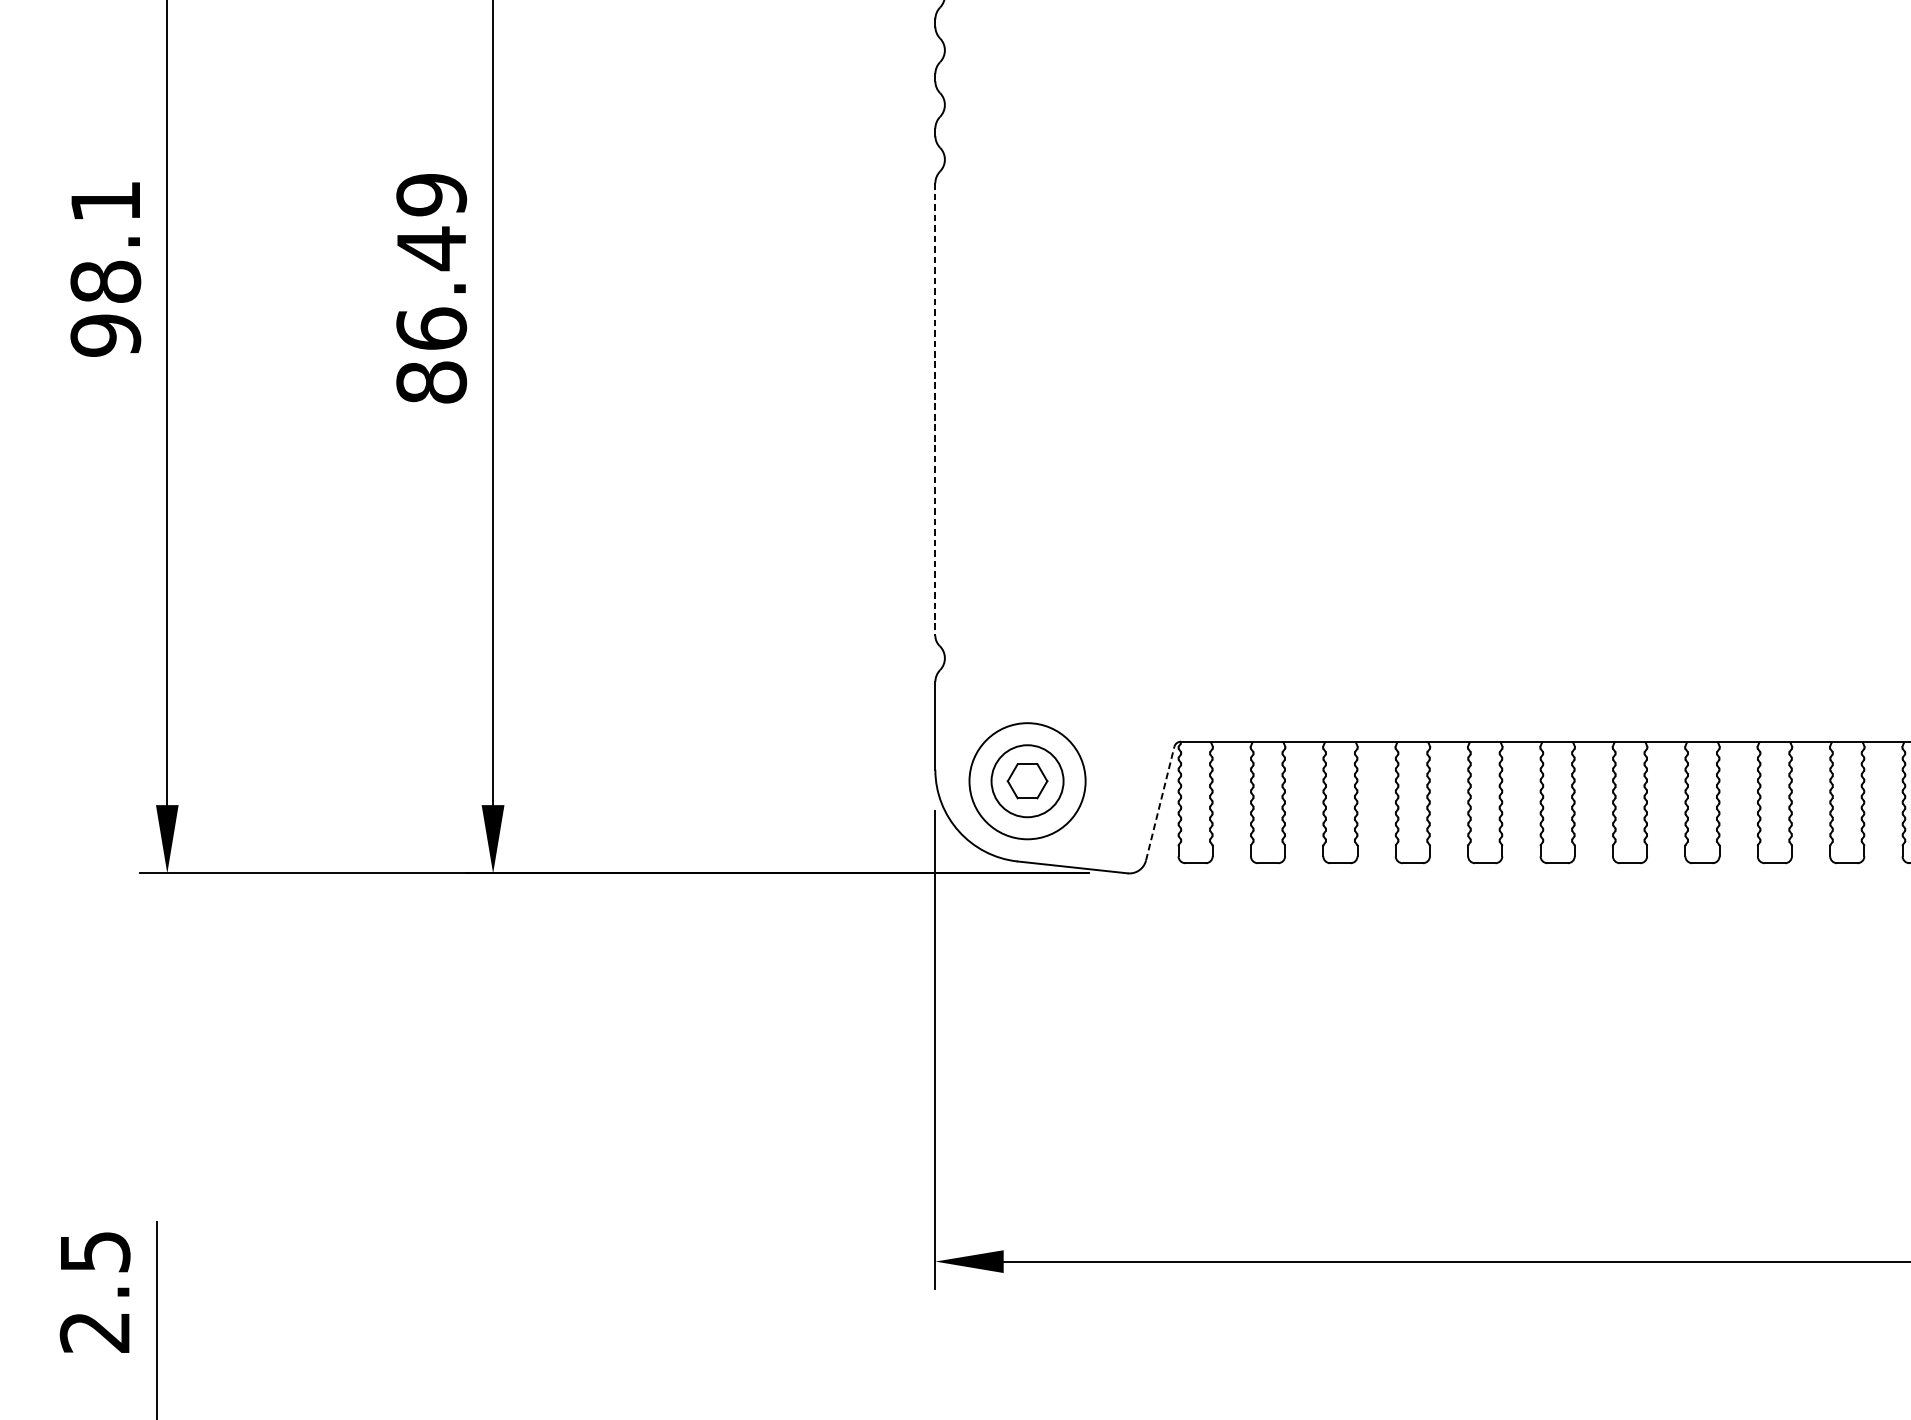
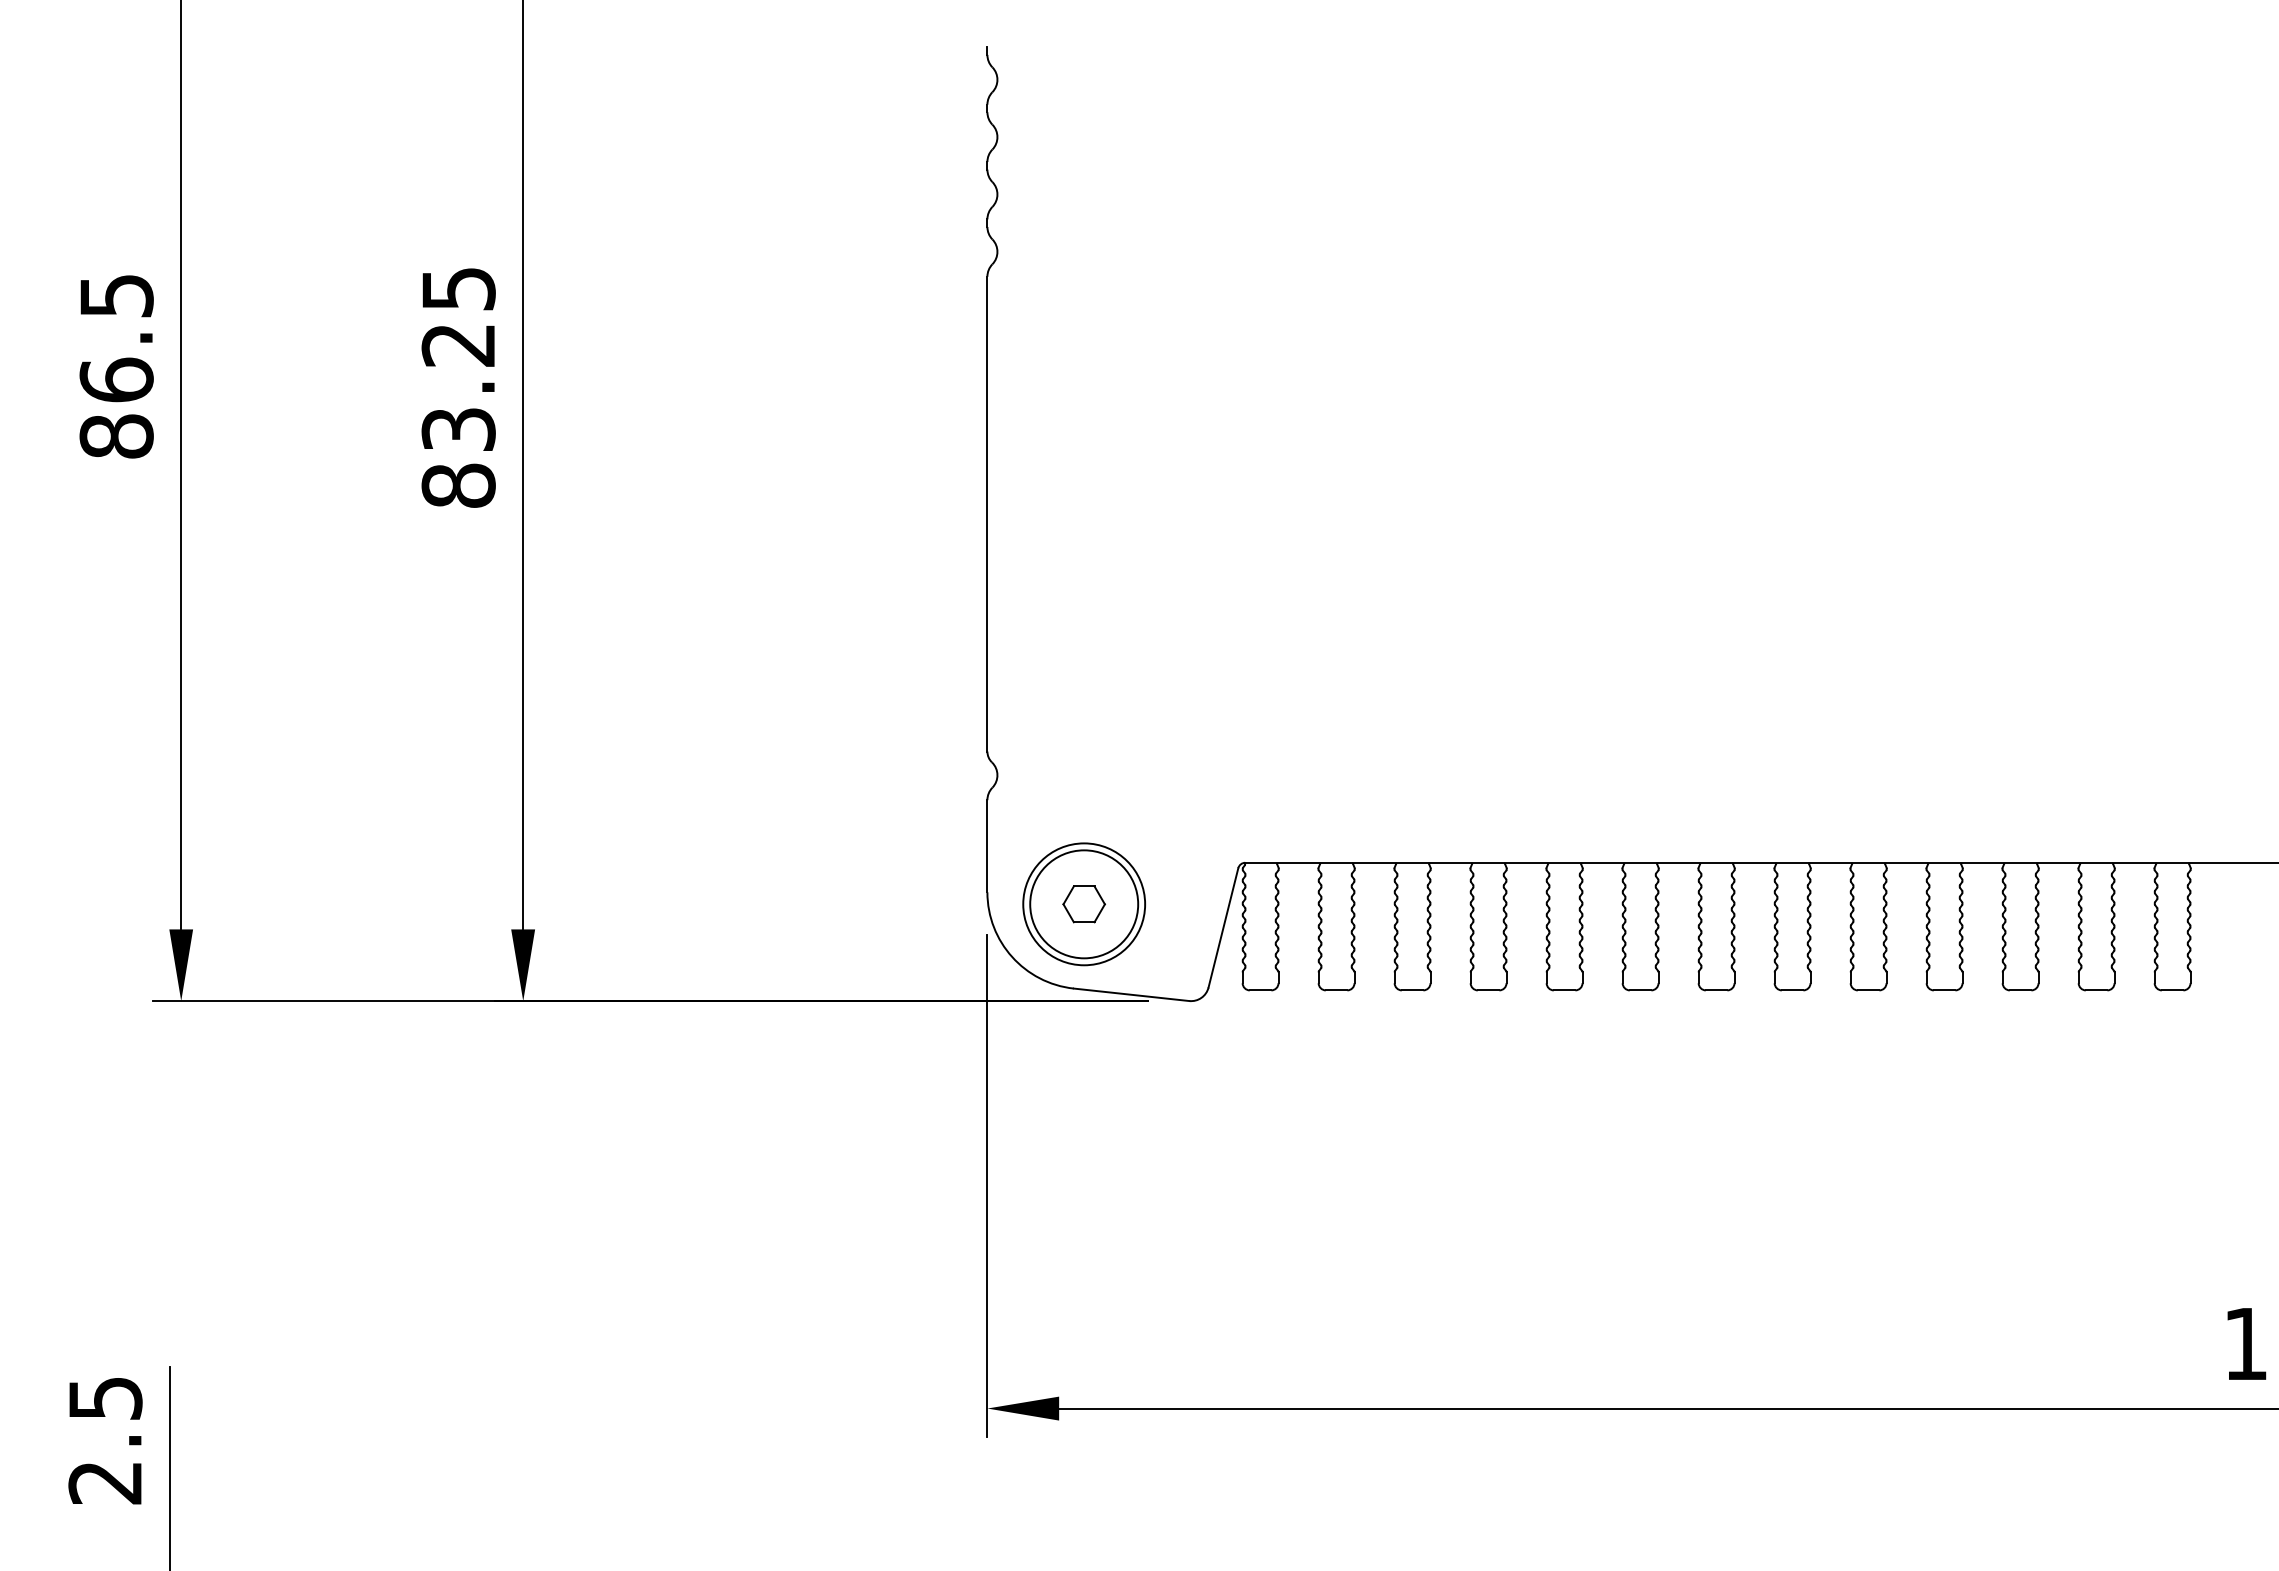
text: (431, 262) -> (458, 359), 86.49 -> 83.25
text: (105, 268) -> (116, 366), 98.1 -> 86.5
line: (935, 409) -> (987, 514), dashed -> solid
circle: (1027, 781) -> (1084, 904), size x1.43
line: (1160, 803) -> (1223, 927), dashed -> solid

